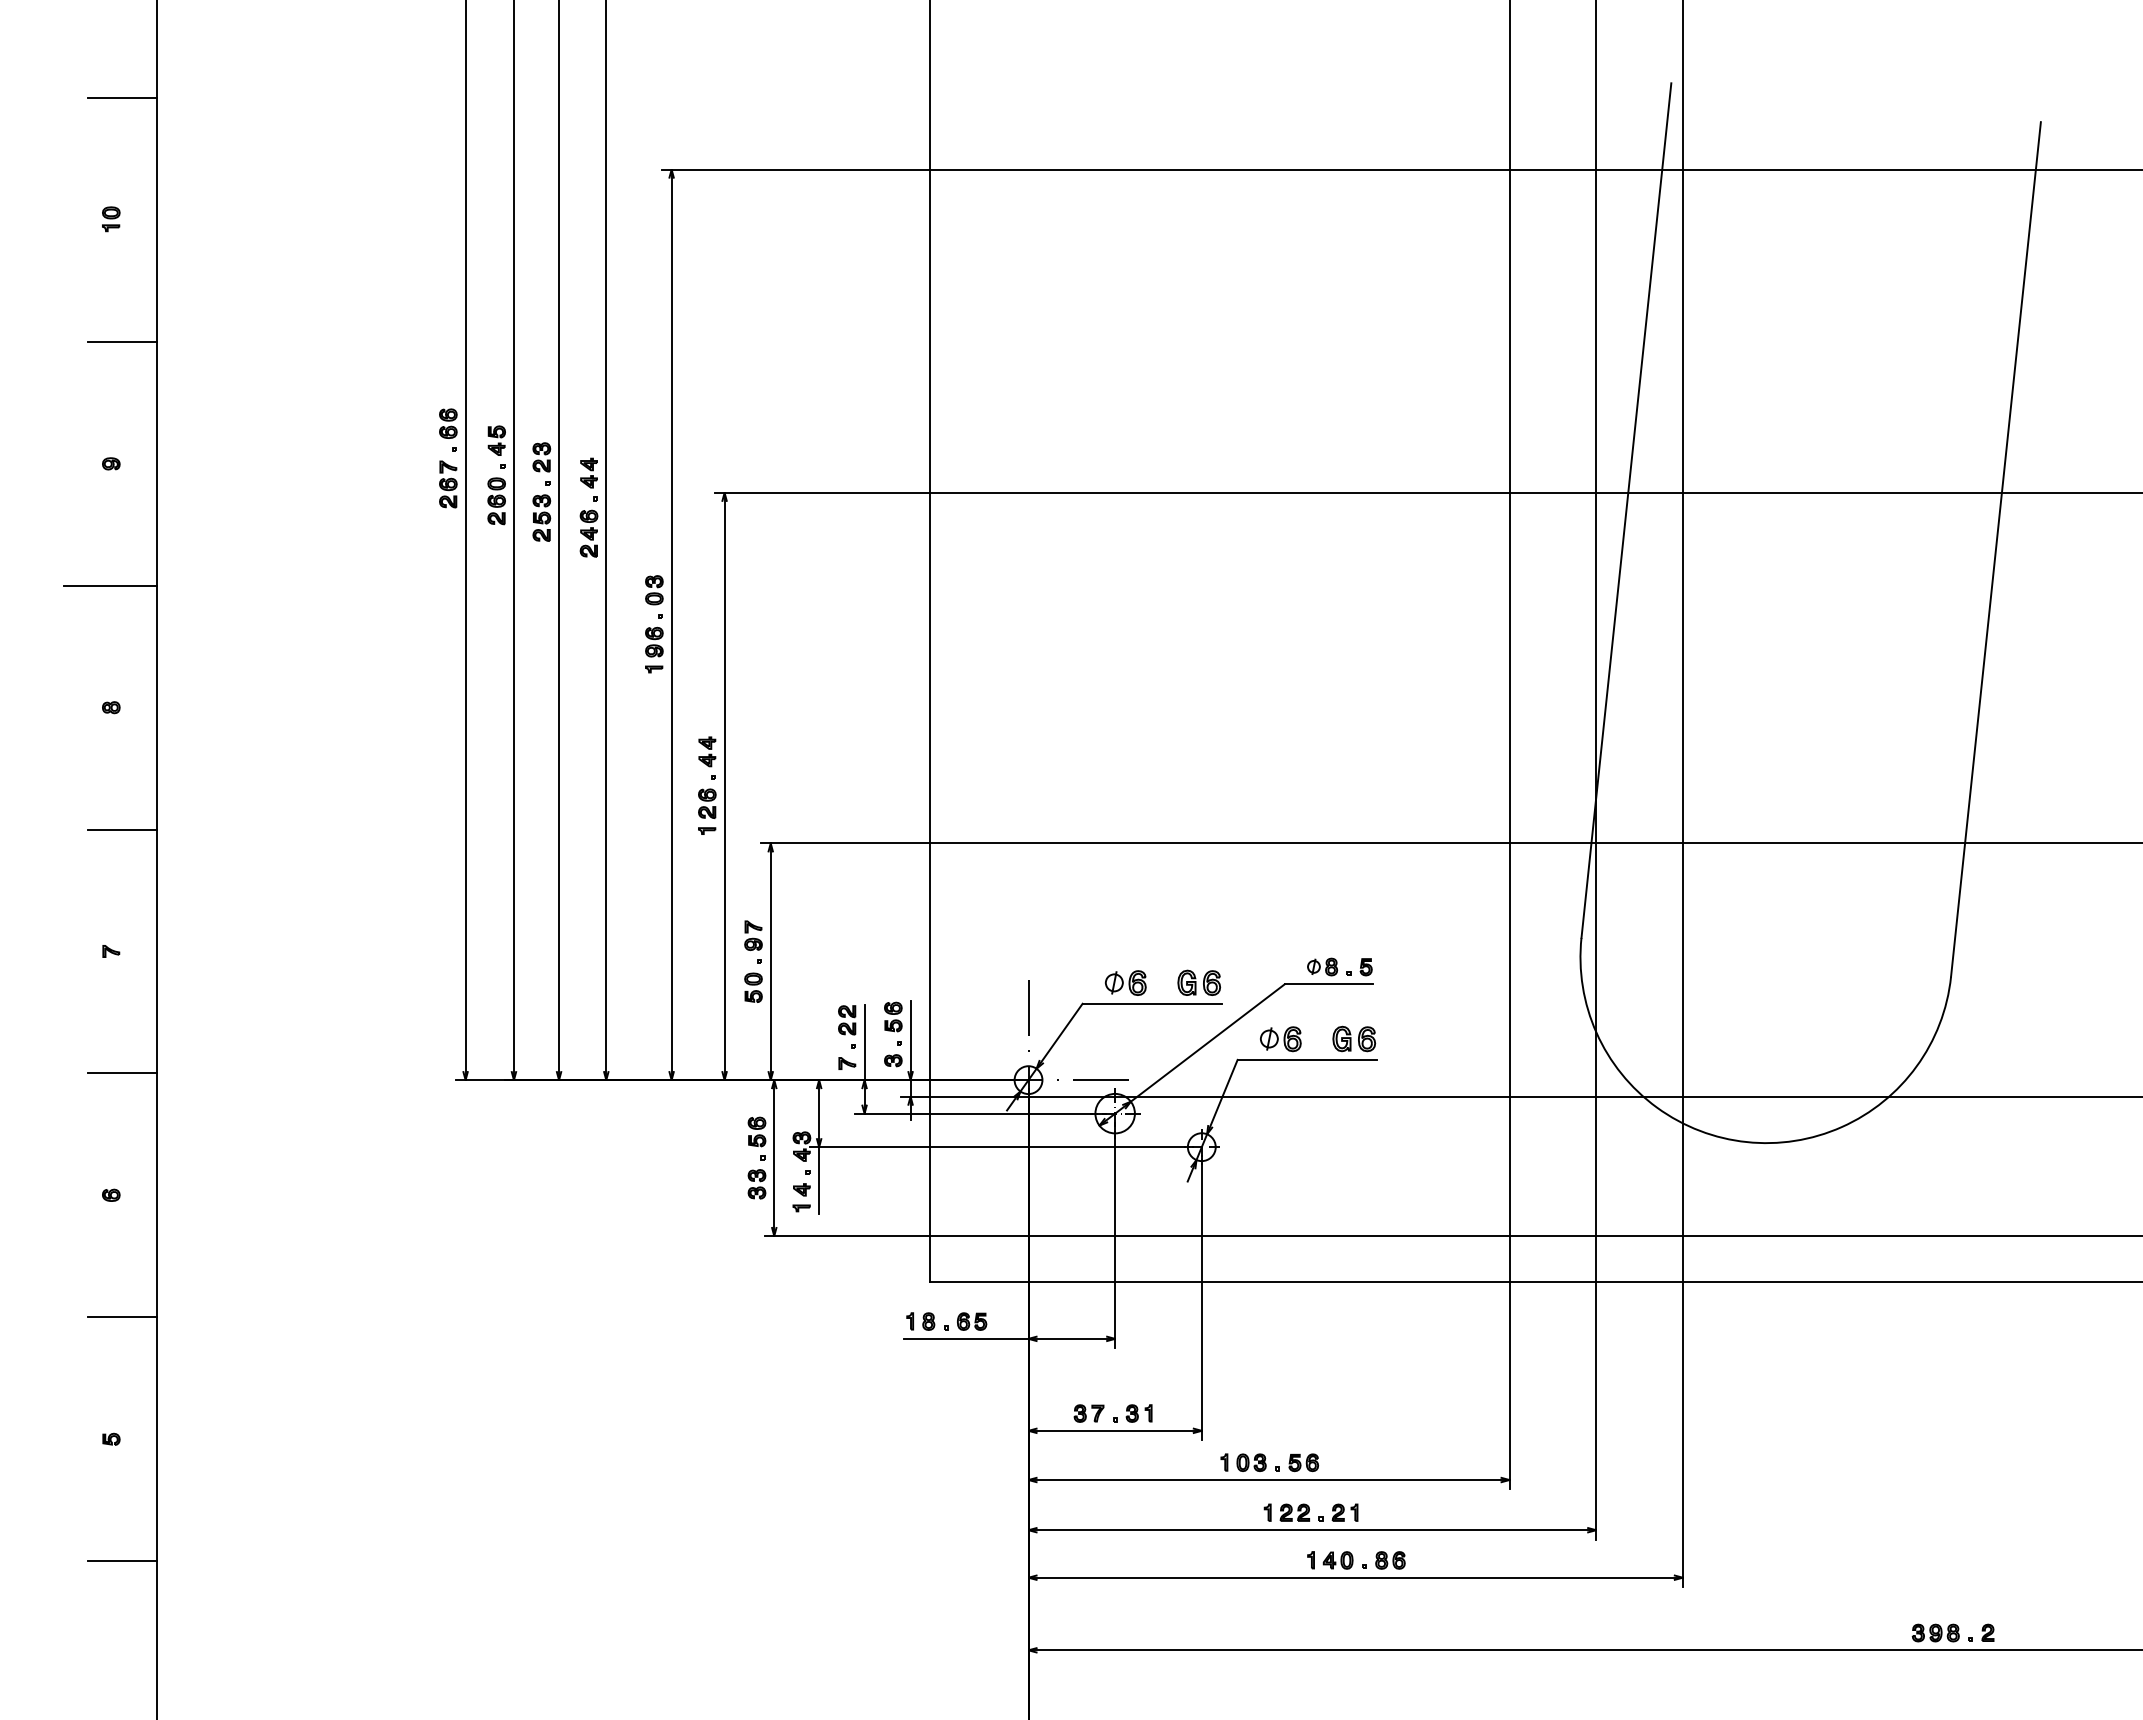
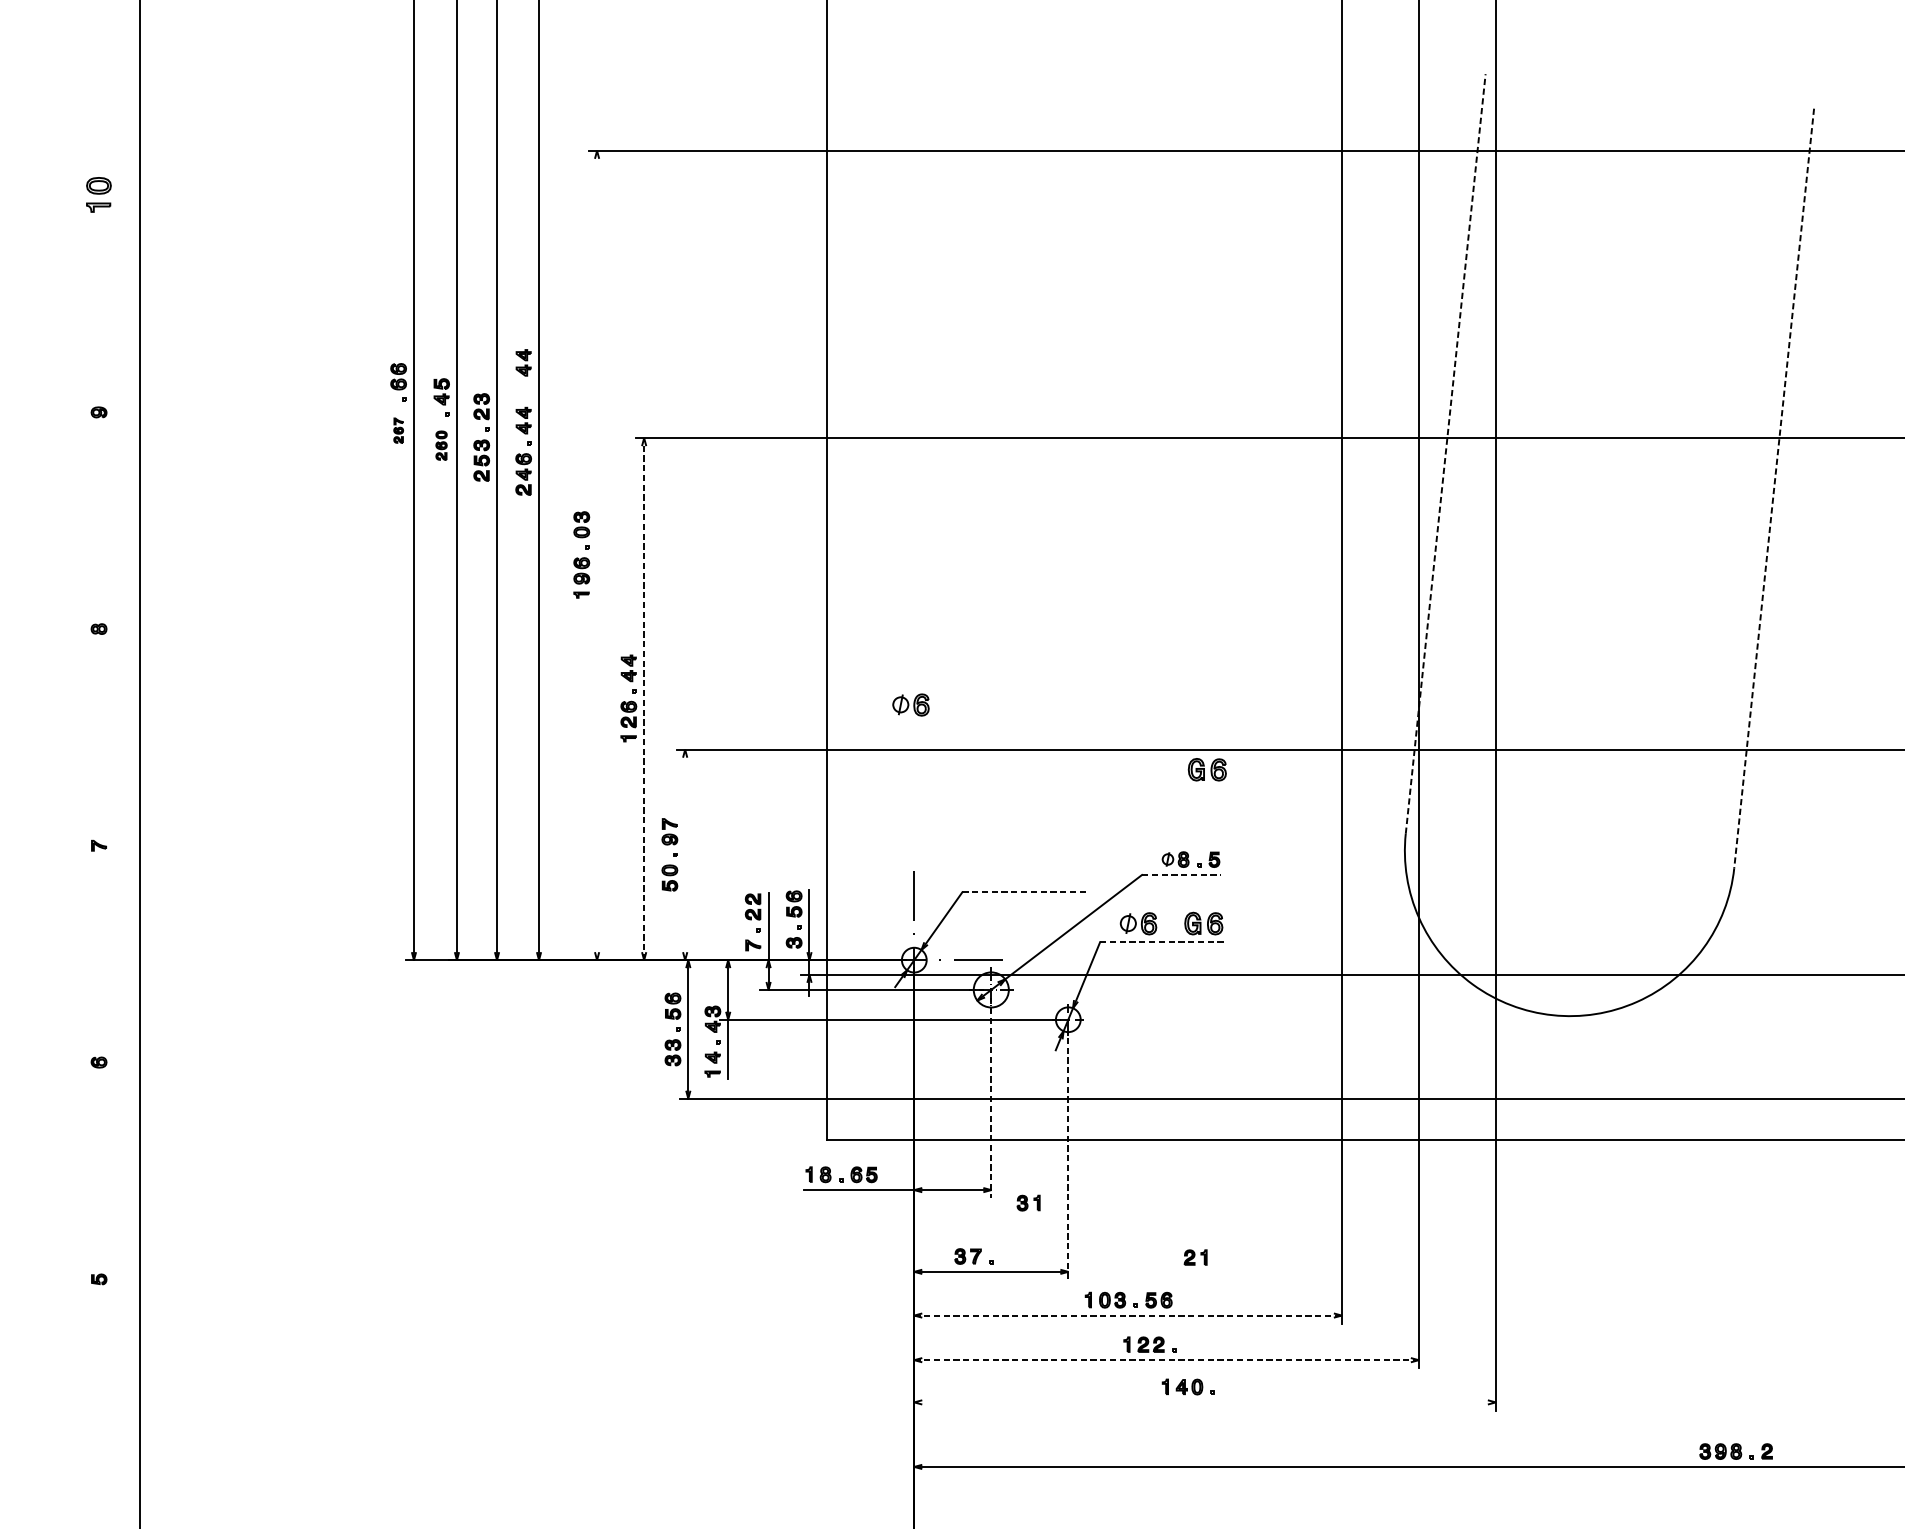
line: (122, 98) -> (109, 87), removed
part: (111, 219) -> (99, 195), size x1.6
line: (122, 341) -> (109, 303), removed
part: (588, 407) -> (523, 362), added
part: (448, 484) -> (398, 430), size x0.6
part: (496, 501) -> (441, 445), size x0.7
line: (1626, 510) -> (1445, 453), solid -> dashed
line: (1995, 549) -> (1773, 488), solid -> dashed
line: (110, 585) -> (98, 520), removed
line: (671, 624) -> (596, 555), removed
line: (724, 786) -> (644, 699), solid -> dashed
line: (122, 829) -> (109, 737), removed
line: (770, 961) -> (684, 854), removed
part: (1125, 982) -> (910, 704), moved
part: (1199, 982) -> (1207, 769), moved
line: (1329, 984) -> (1181, 875), solid -> dashed
line: (1152, 1003) -> (1024, 892), solid -> dashed
line: (1307, 1059) -> (1162, 941), solid -> dashed
line: (122, 1073) -> (109, 954), removed
line: (1115, 1235) -> (991, 1098), solid -> dashed
line: (1201, 1298) -> (1068, 1154), solid -> dashed
line: (122, 1317) -> (109, 1171), removed
part: (1138, 1413) -> (1028, 1203), moved
line: (1269, 1480) -> (1128, 1316), solid -> dashed
part: (1344, 1512) -> (1195, 1257), moved
line: (1312, 1530) -> (1166, 1360), solid -> dashed
part: (1390, 1560) -> (1236, 1387), removed
line: (122, 1561) -> (109, 1387), removed
line: (1355, 1577) -> (1204, 1402), removed

